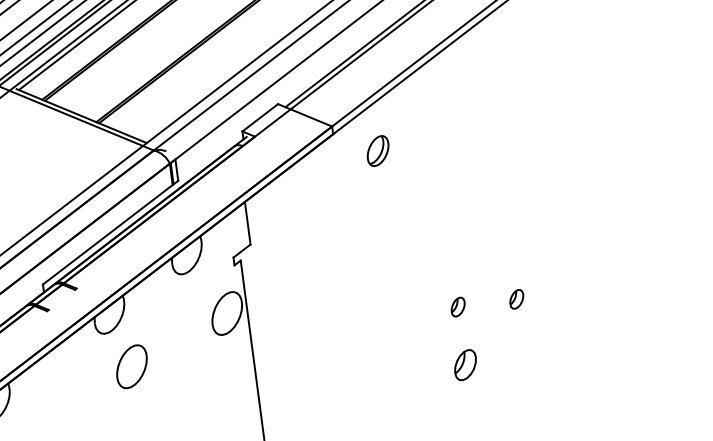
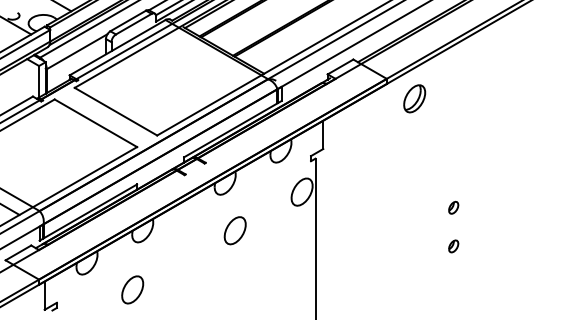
part: (377, 150) -> (414, 98), size x1.43
part: (516, 298) -> (492, 207), removed
part: (465, 365) -> (453, 246), size x0.62
part: (130, 366) -> (234, 230), moved

